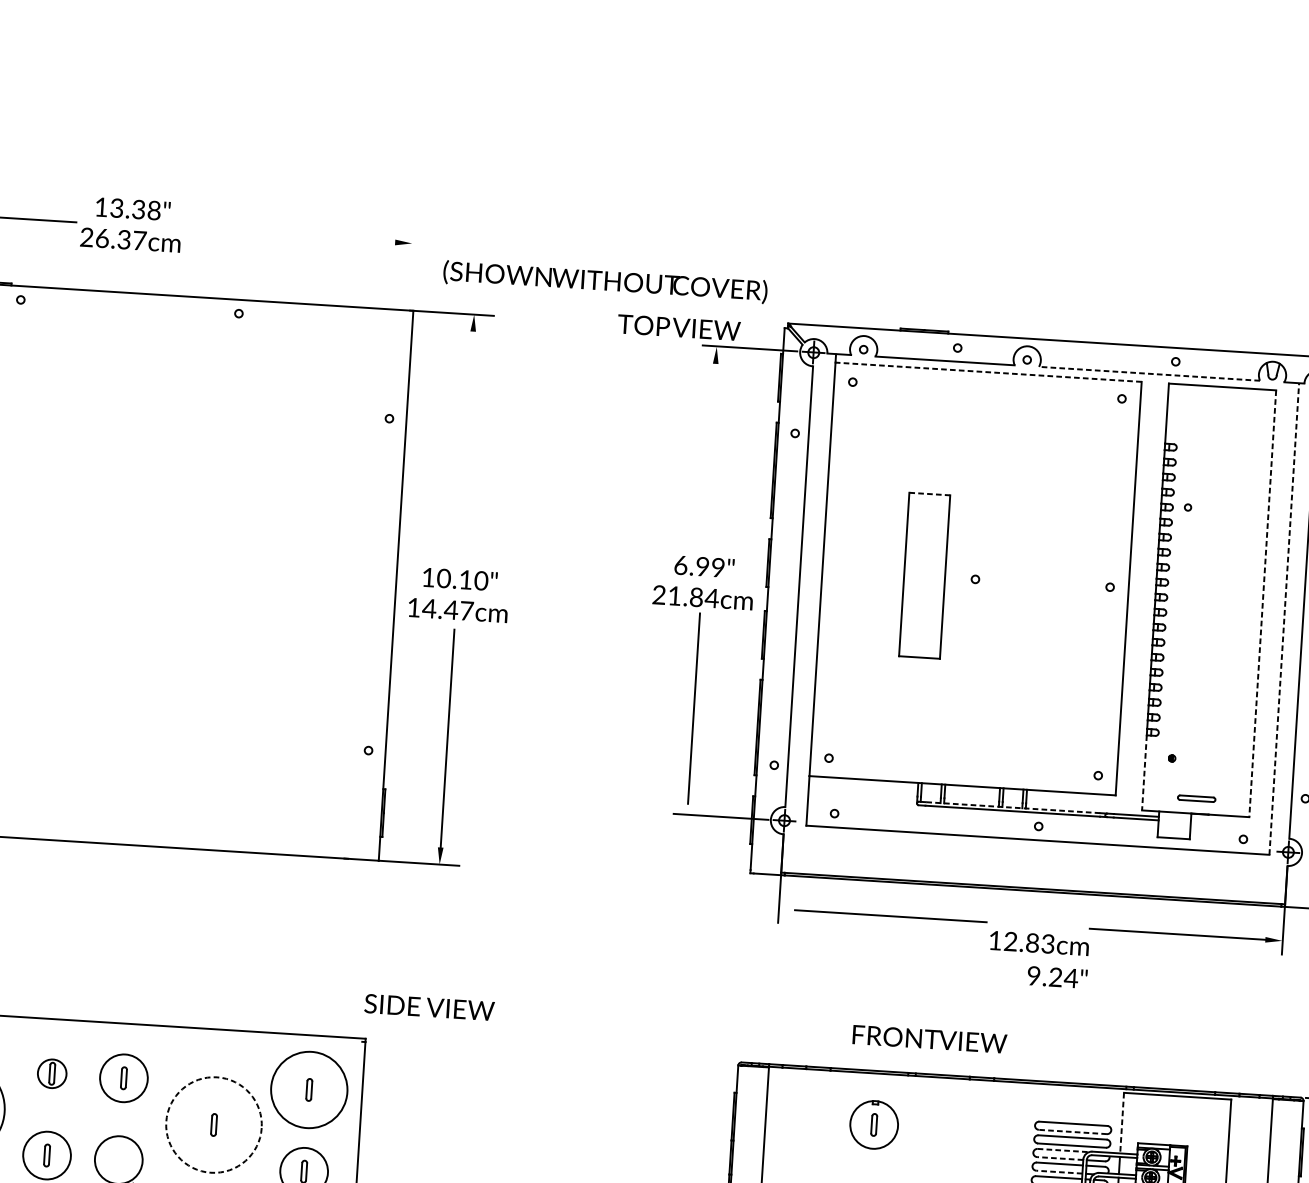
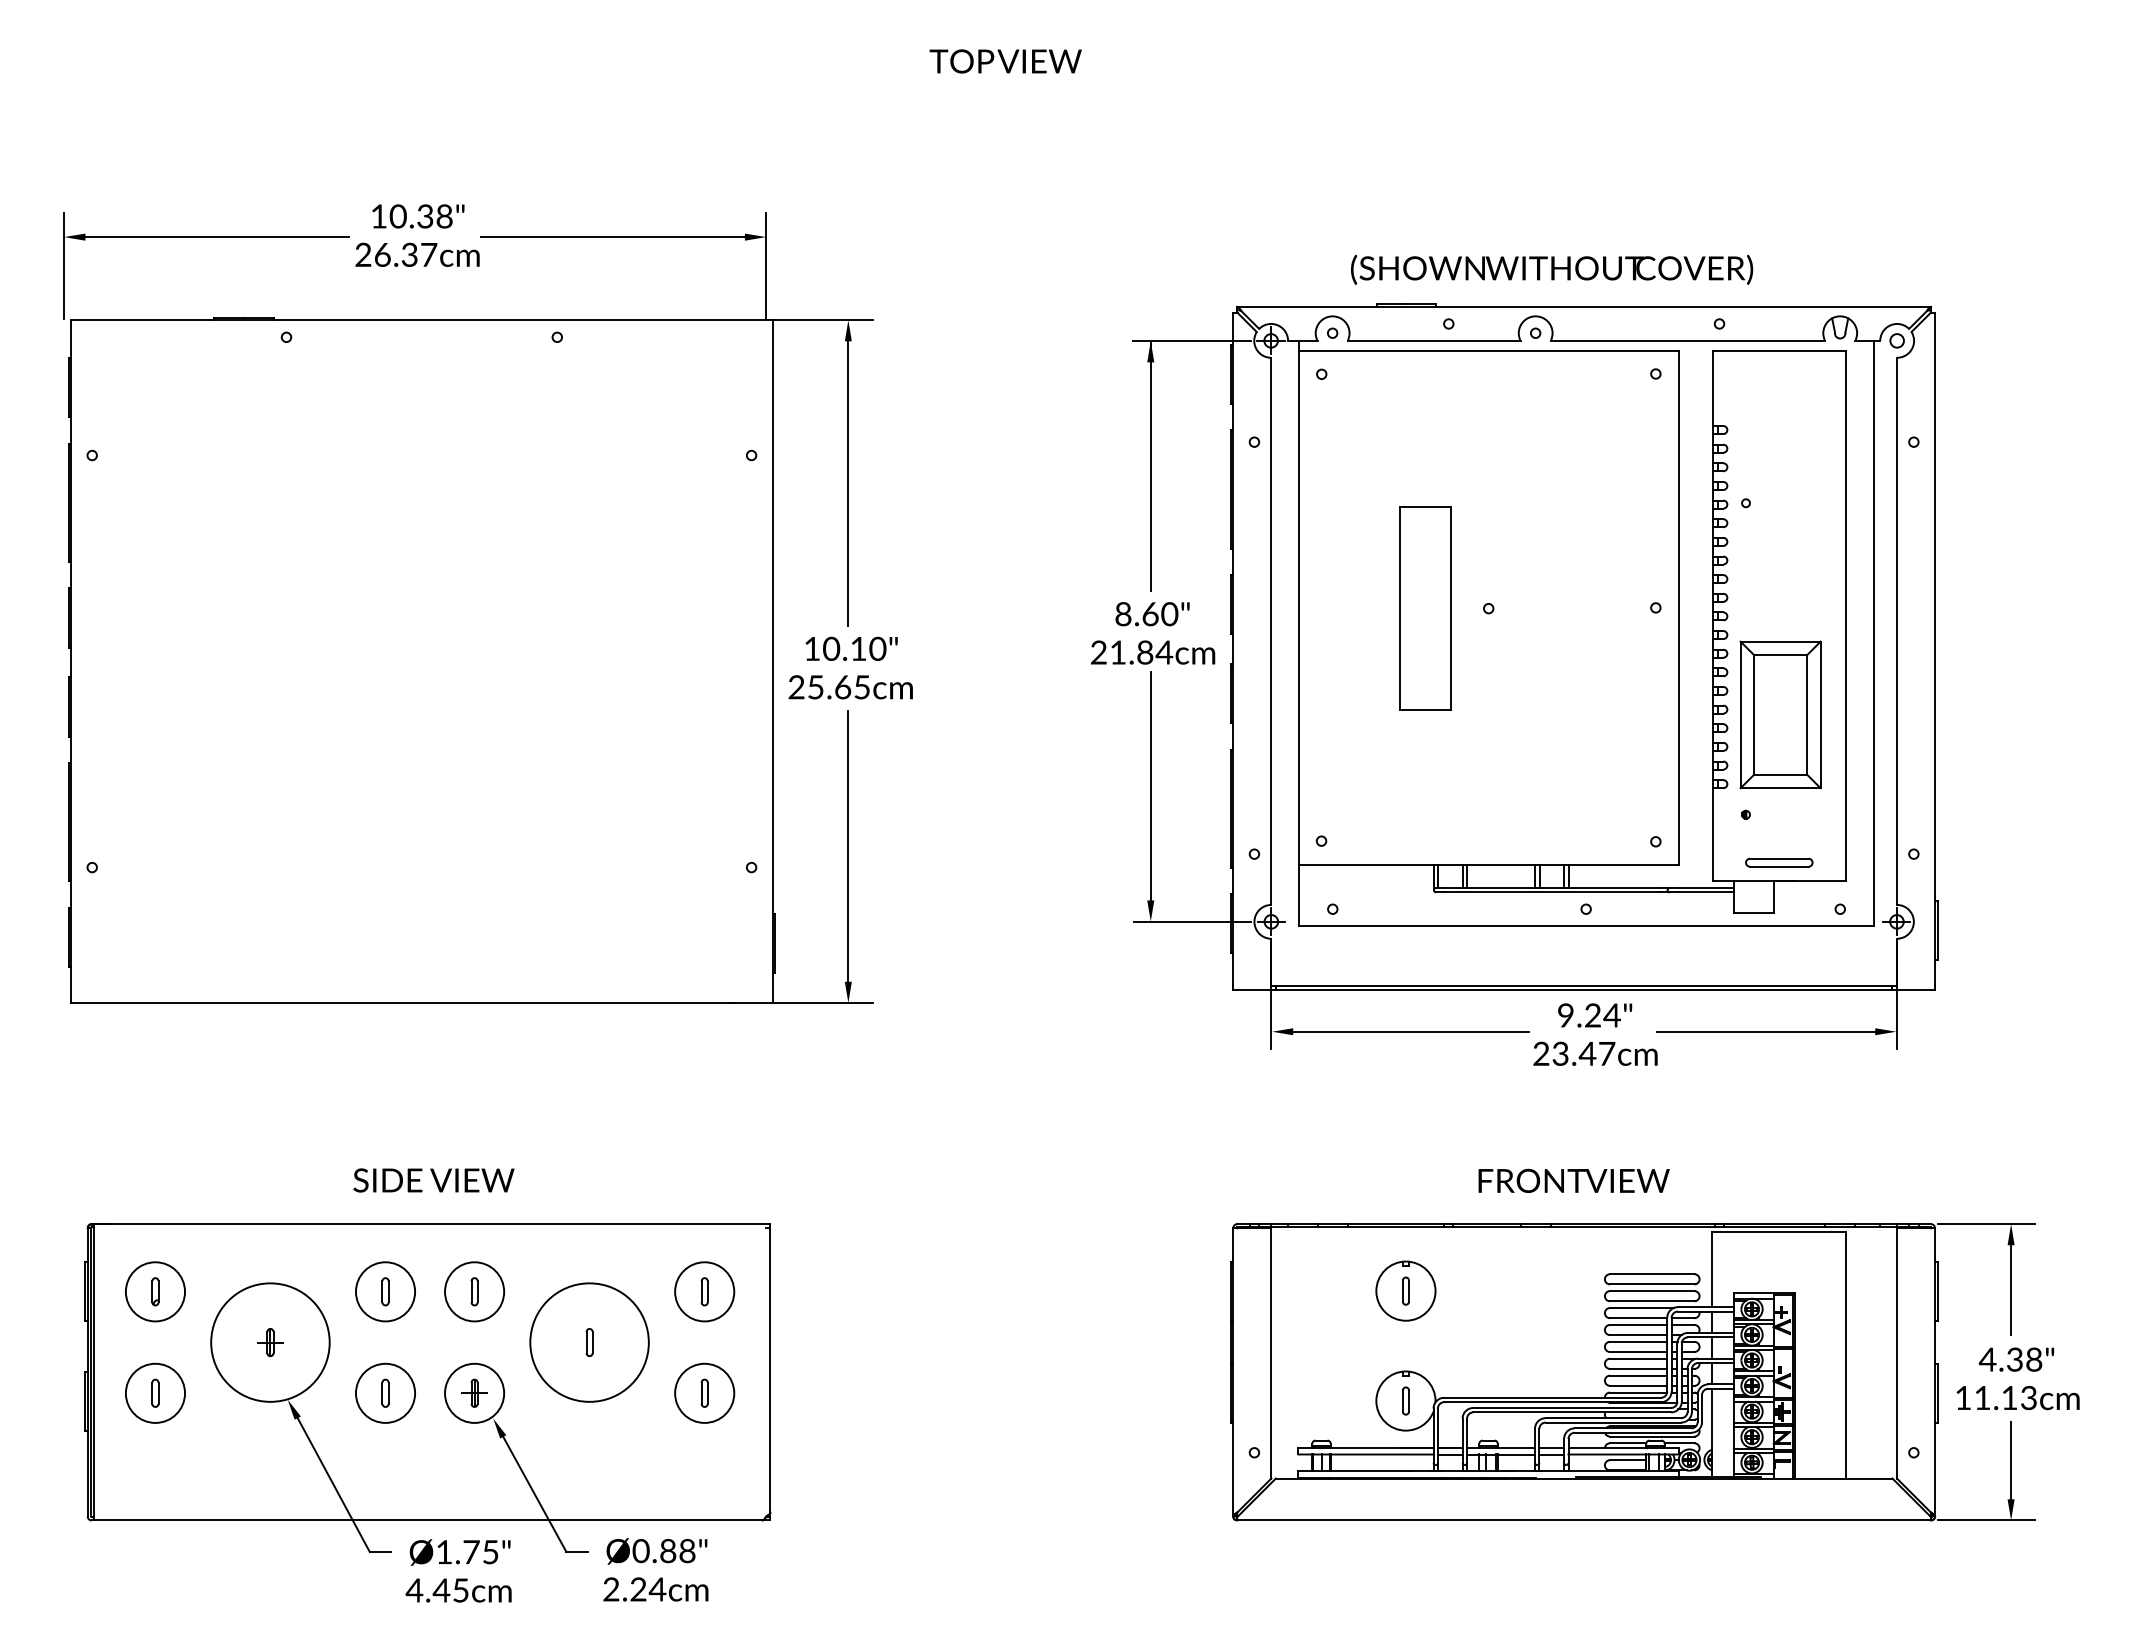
text: (116, 208) -> (397, 216), 13.38" -> 10.38"
line: (288, 236) -> (612, 237), added
line: (411, 266) -> (766, 265), added
text: (605, 281) -> (1552, 269), moved
text: (678, 327) -> (1005, 61), moved
line: (988, 372) -> (1488, 351), dashed -> solid
line: (1149, 373) -> (1687, 340), dashed -> solid
line: (466, 446) -> (848, 483), added
line: (710, 447) -> (1150, 466), added
line: (930, 493) -> (1426, 506), dashed -> solid
text: (699, 566) -> (1146, 614), 6.99" -> 8.60"
line: (1262, 603) -> (1845, 616), dashed -> solid
text: (440, 609) -> (829, 687), 14.47cm -> 25.65cm
line: (1284, 618) -> (1873, 633), dashed -> solid
part: (1205, 679) -> (1780, 714), added
line: (1144, 772) -> (1712, 834), dashed -> solid
part: (1196, 798) -> (1779, 862), size x1.43
fill: (687, 805) -> (1150, 910), added
line: (1012, 807) -> (1552, 887), dashed -> solid
fill: (787, 909) -> (1282, 1031), added
text: (1022, 942) -> (1574, 1053), 12.83cm -> 23.47cm
text: (1057, 977) -> (1595, 1015), moved
text: (429, 1007) -> (433, 1180), moved
text: (929, 1038) -> (1573, 1180), moved
circle: (52, 1073) -> (385, 1291), size x1.67
circle: (309, 1089) -> (704, 1291), size x0.62
line: (1122, 1123) -> (1712, 1269), dashed -> solid
circle: (213, 1124) -> (589, 1342), dashed -> solid
line: (1072, 1132) -> (1651, 1284), dashed -> solid
line: (1063, 1150) -> (1641, 1308), dashed -> solid
line: (1060, 1158) -> (1638, 1318), dashed -> solid
part: (118, 1159) -> (474, 1392), added
line: (1059, 1172) -> (1638, 1335), dashed -> solid

